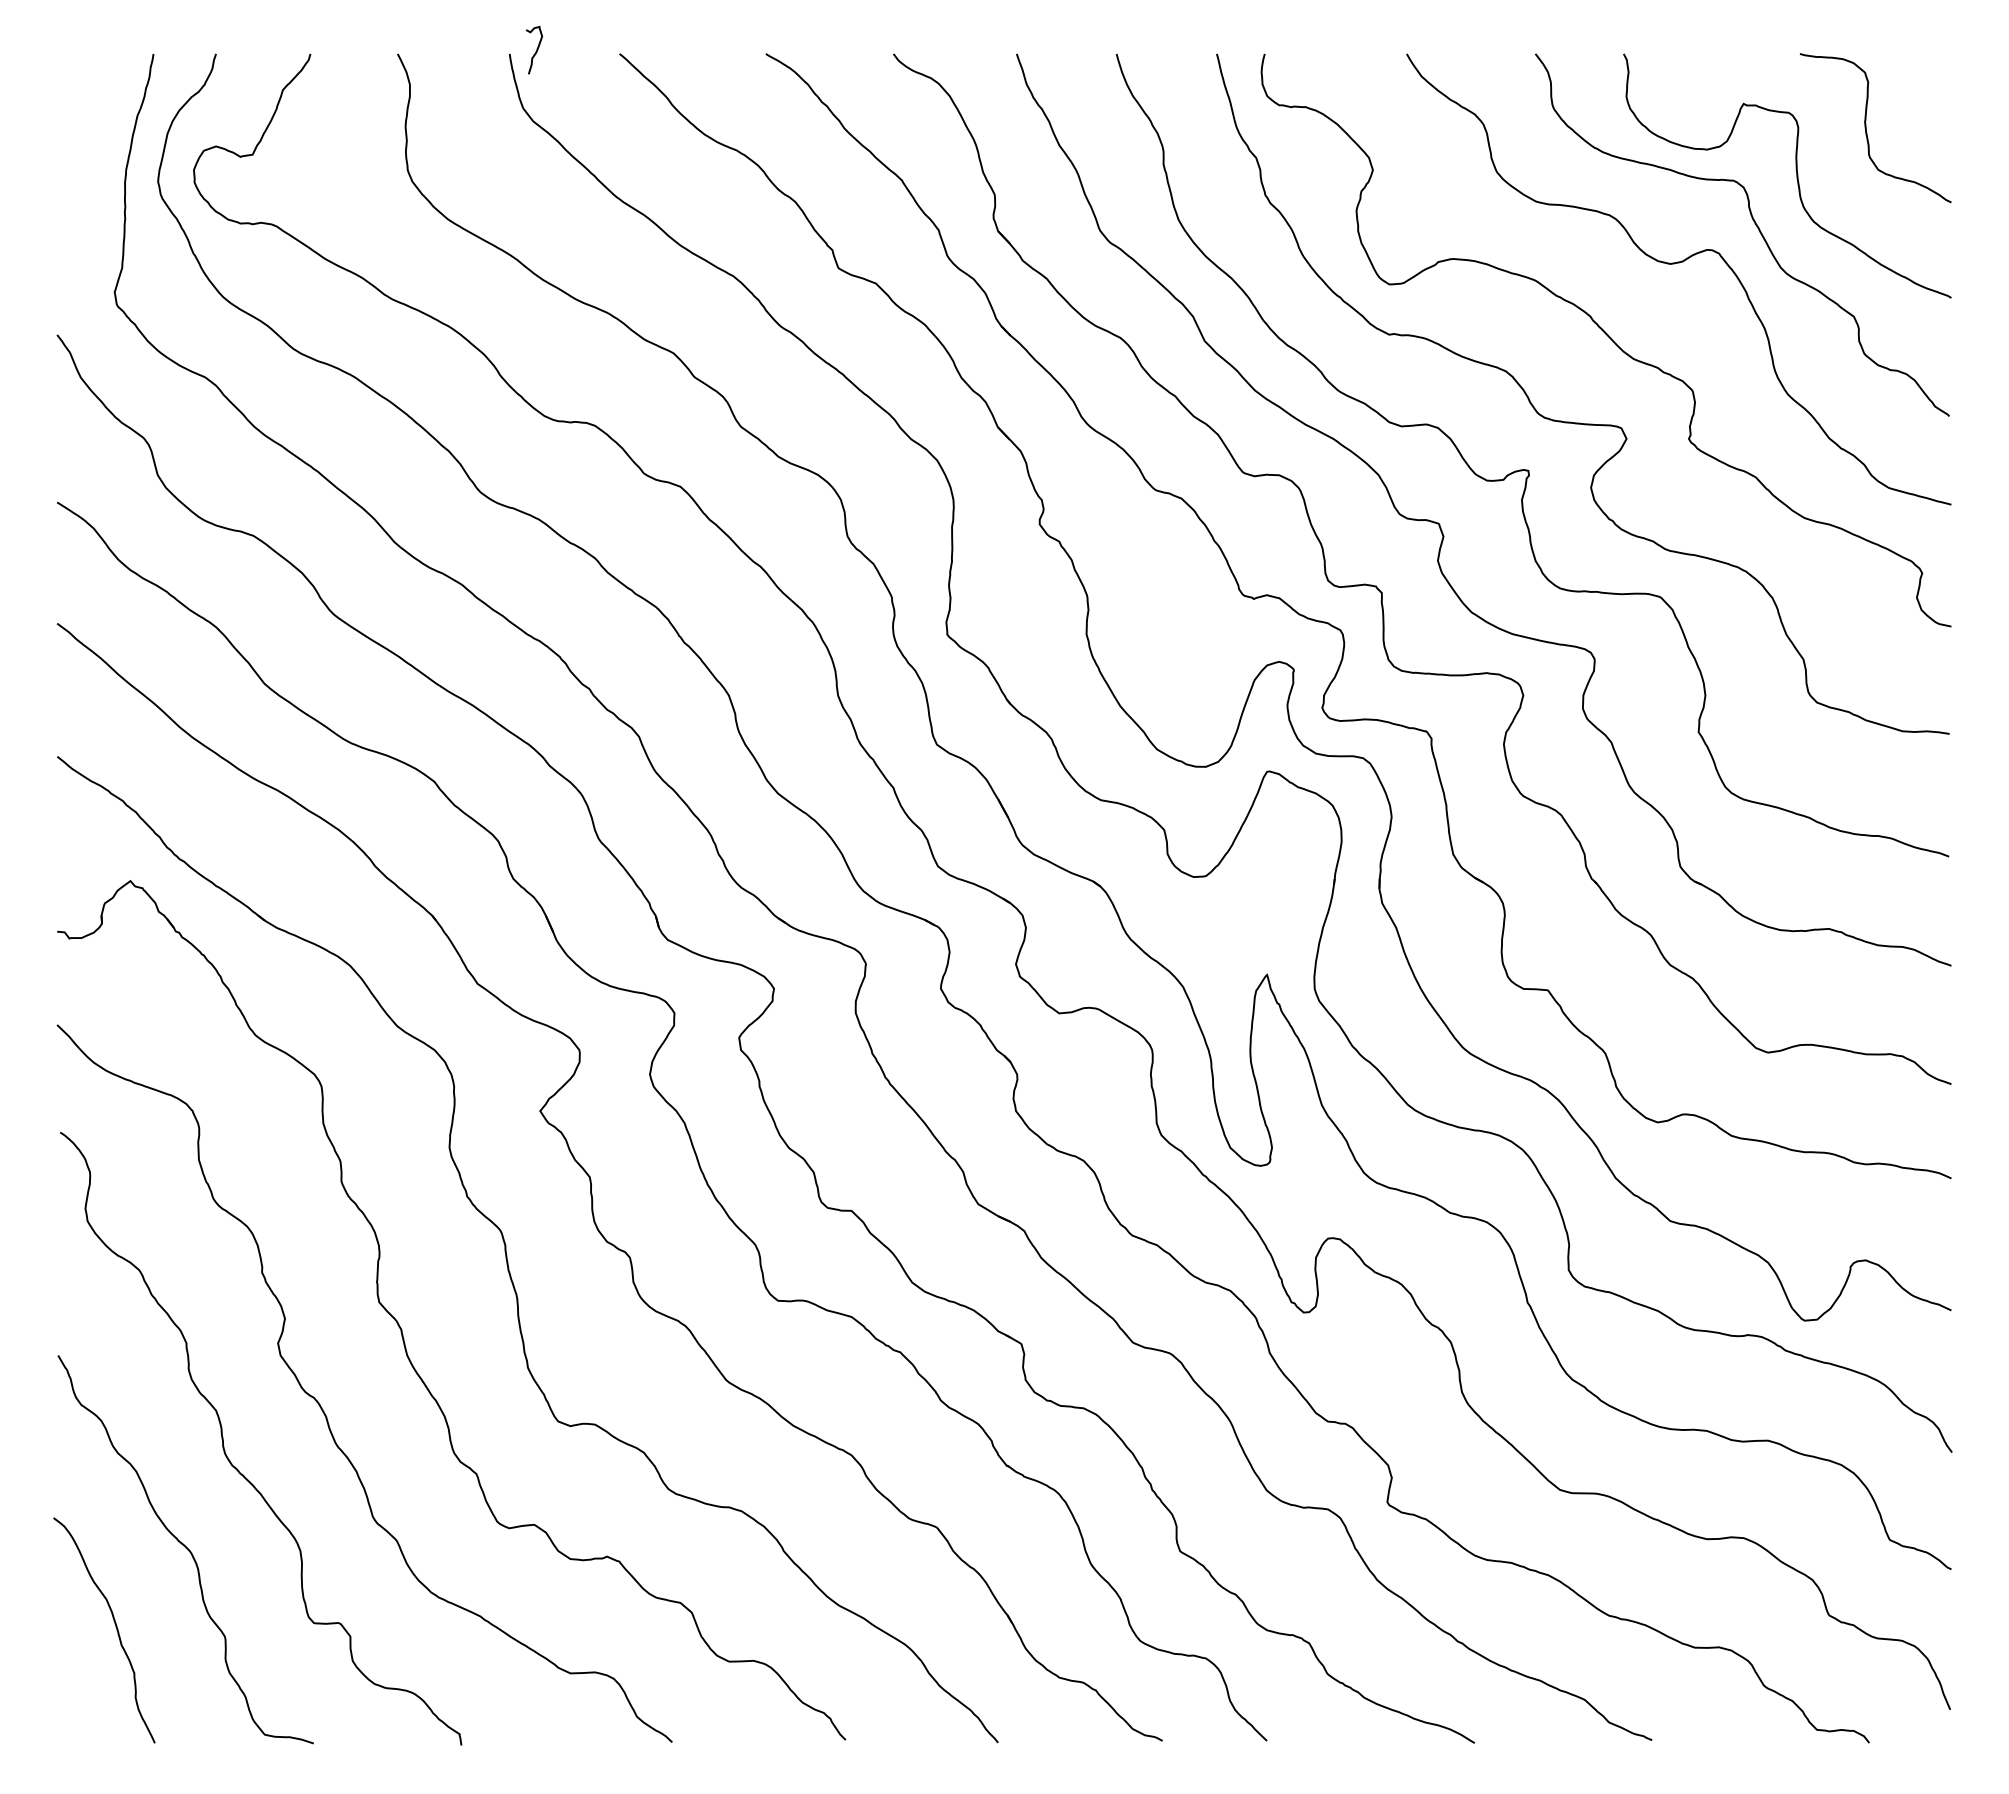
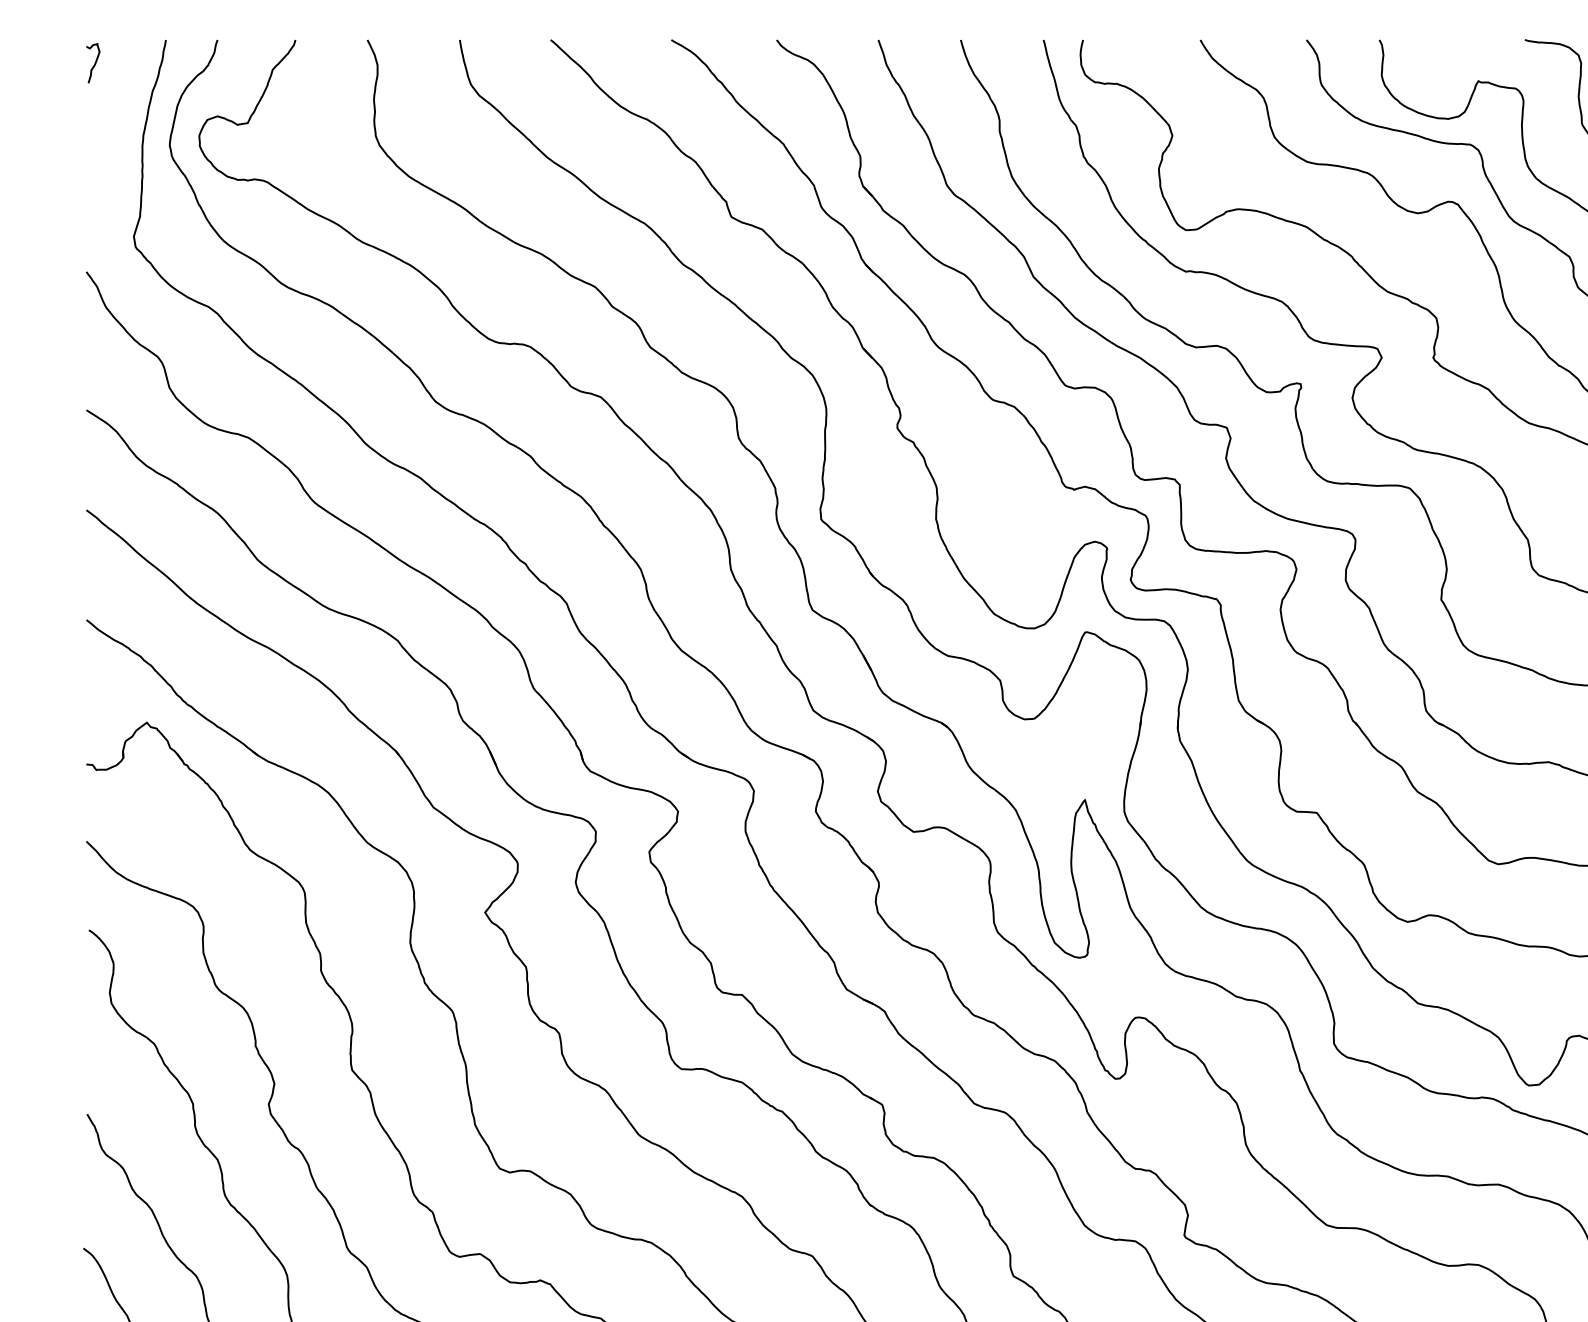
curve: (536, 49) -> (94, 62), moved

